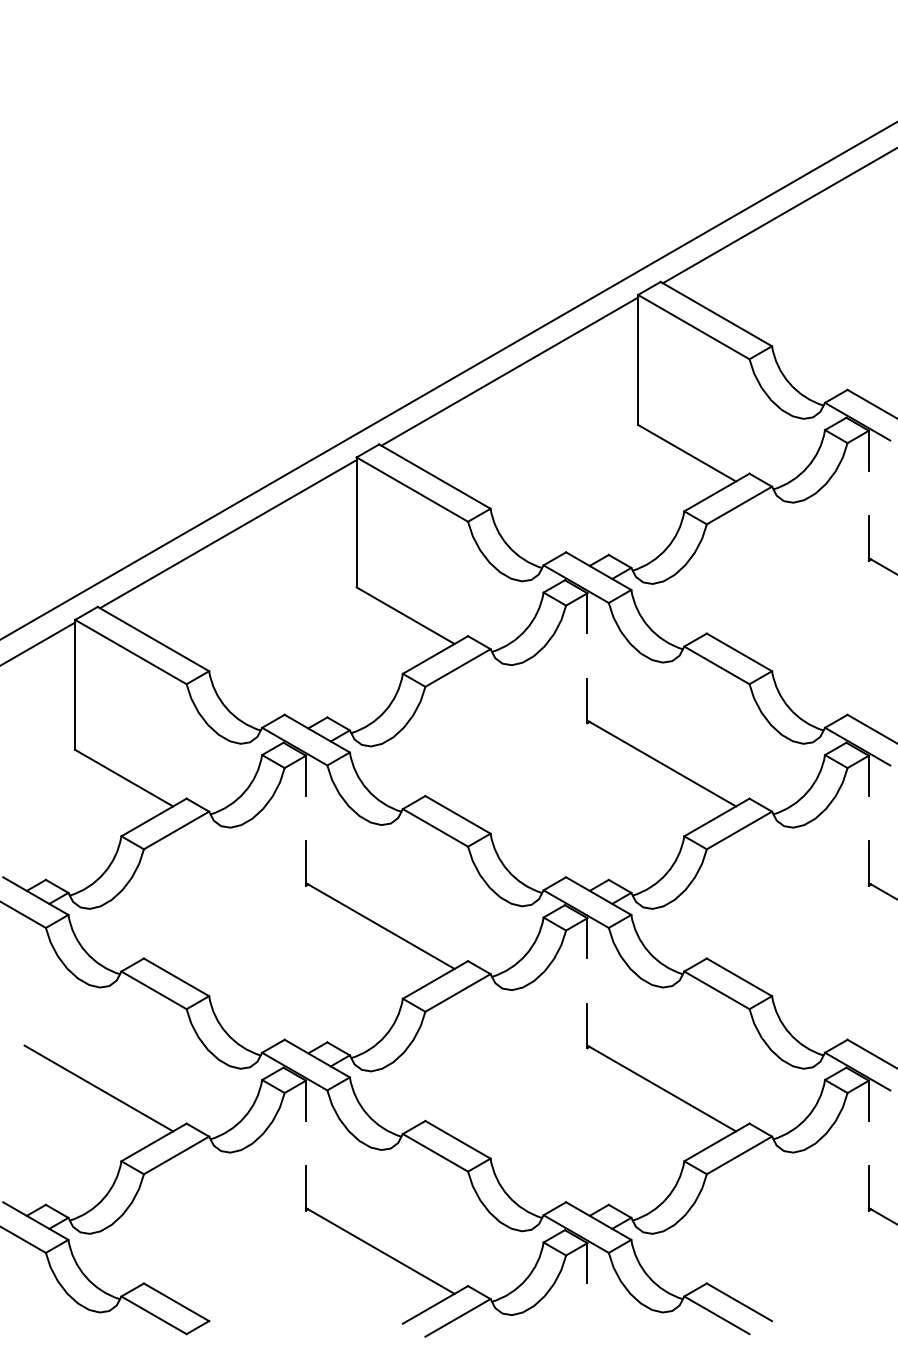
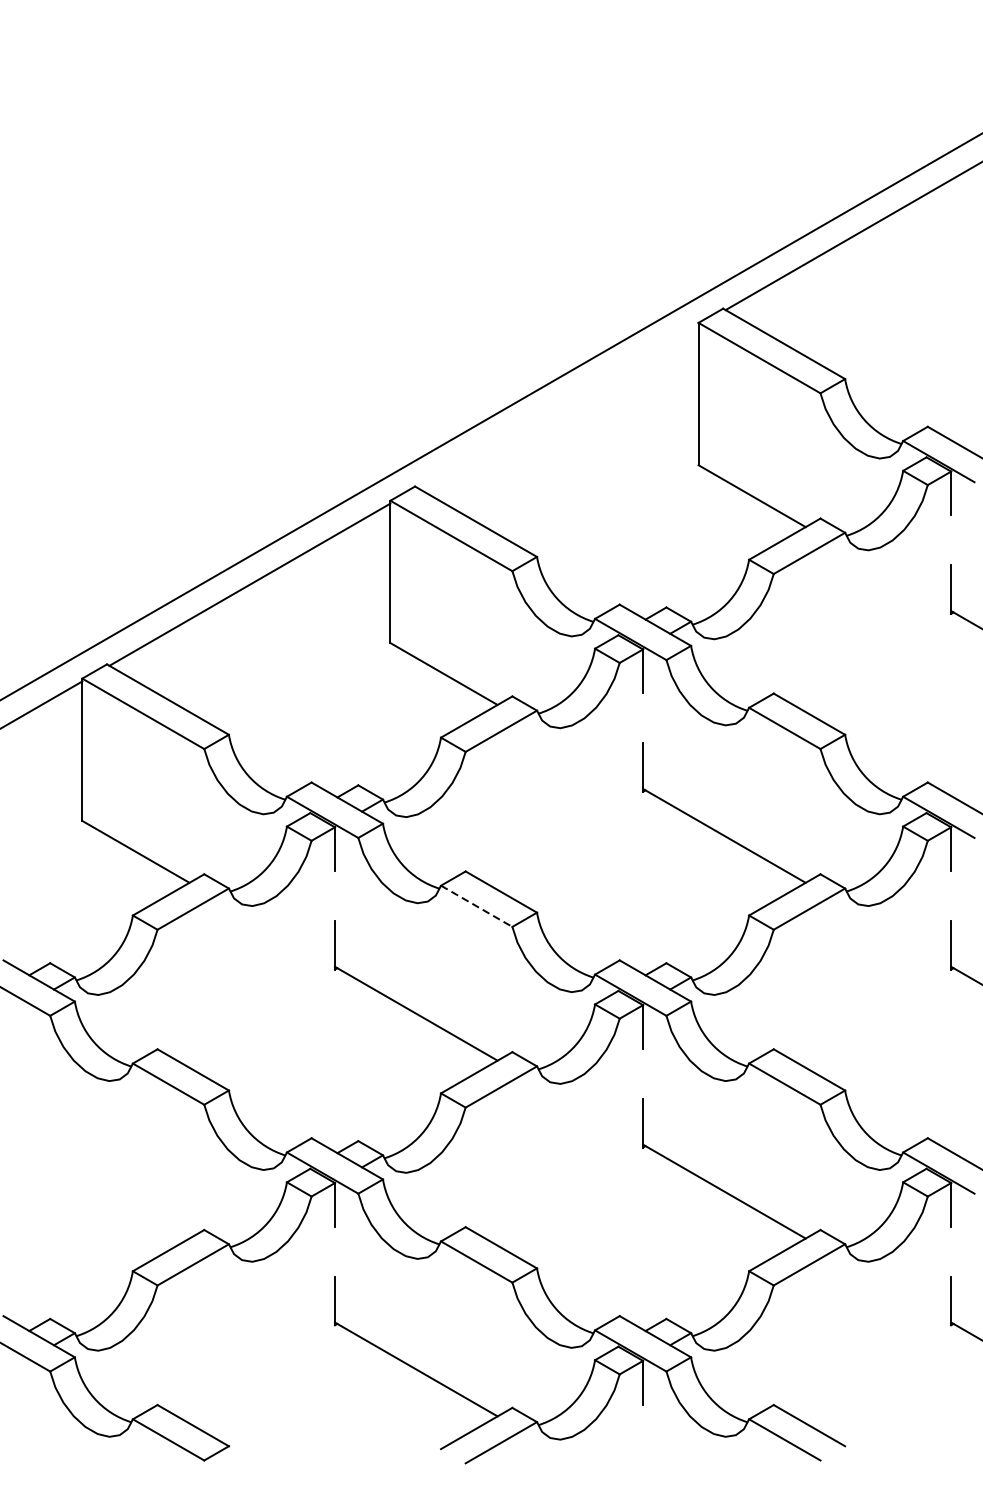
line: (509, 371) -> (557, 406), removed
line: (435, 827) -> (476, 905), solid -> dashed
line: (98, 1088) -> (107, 1191), removed

